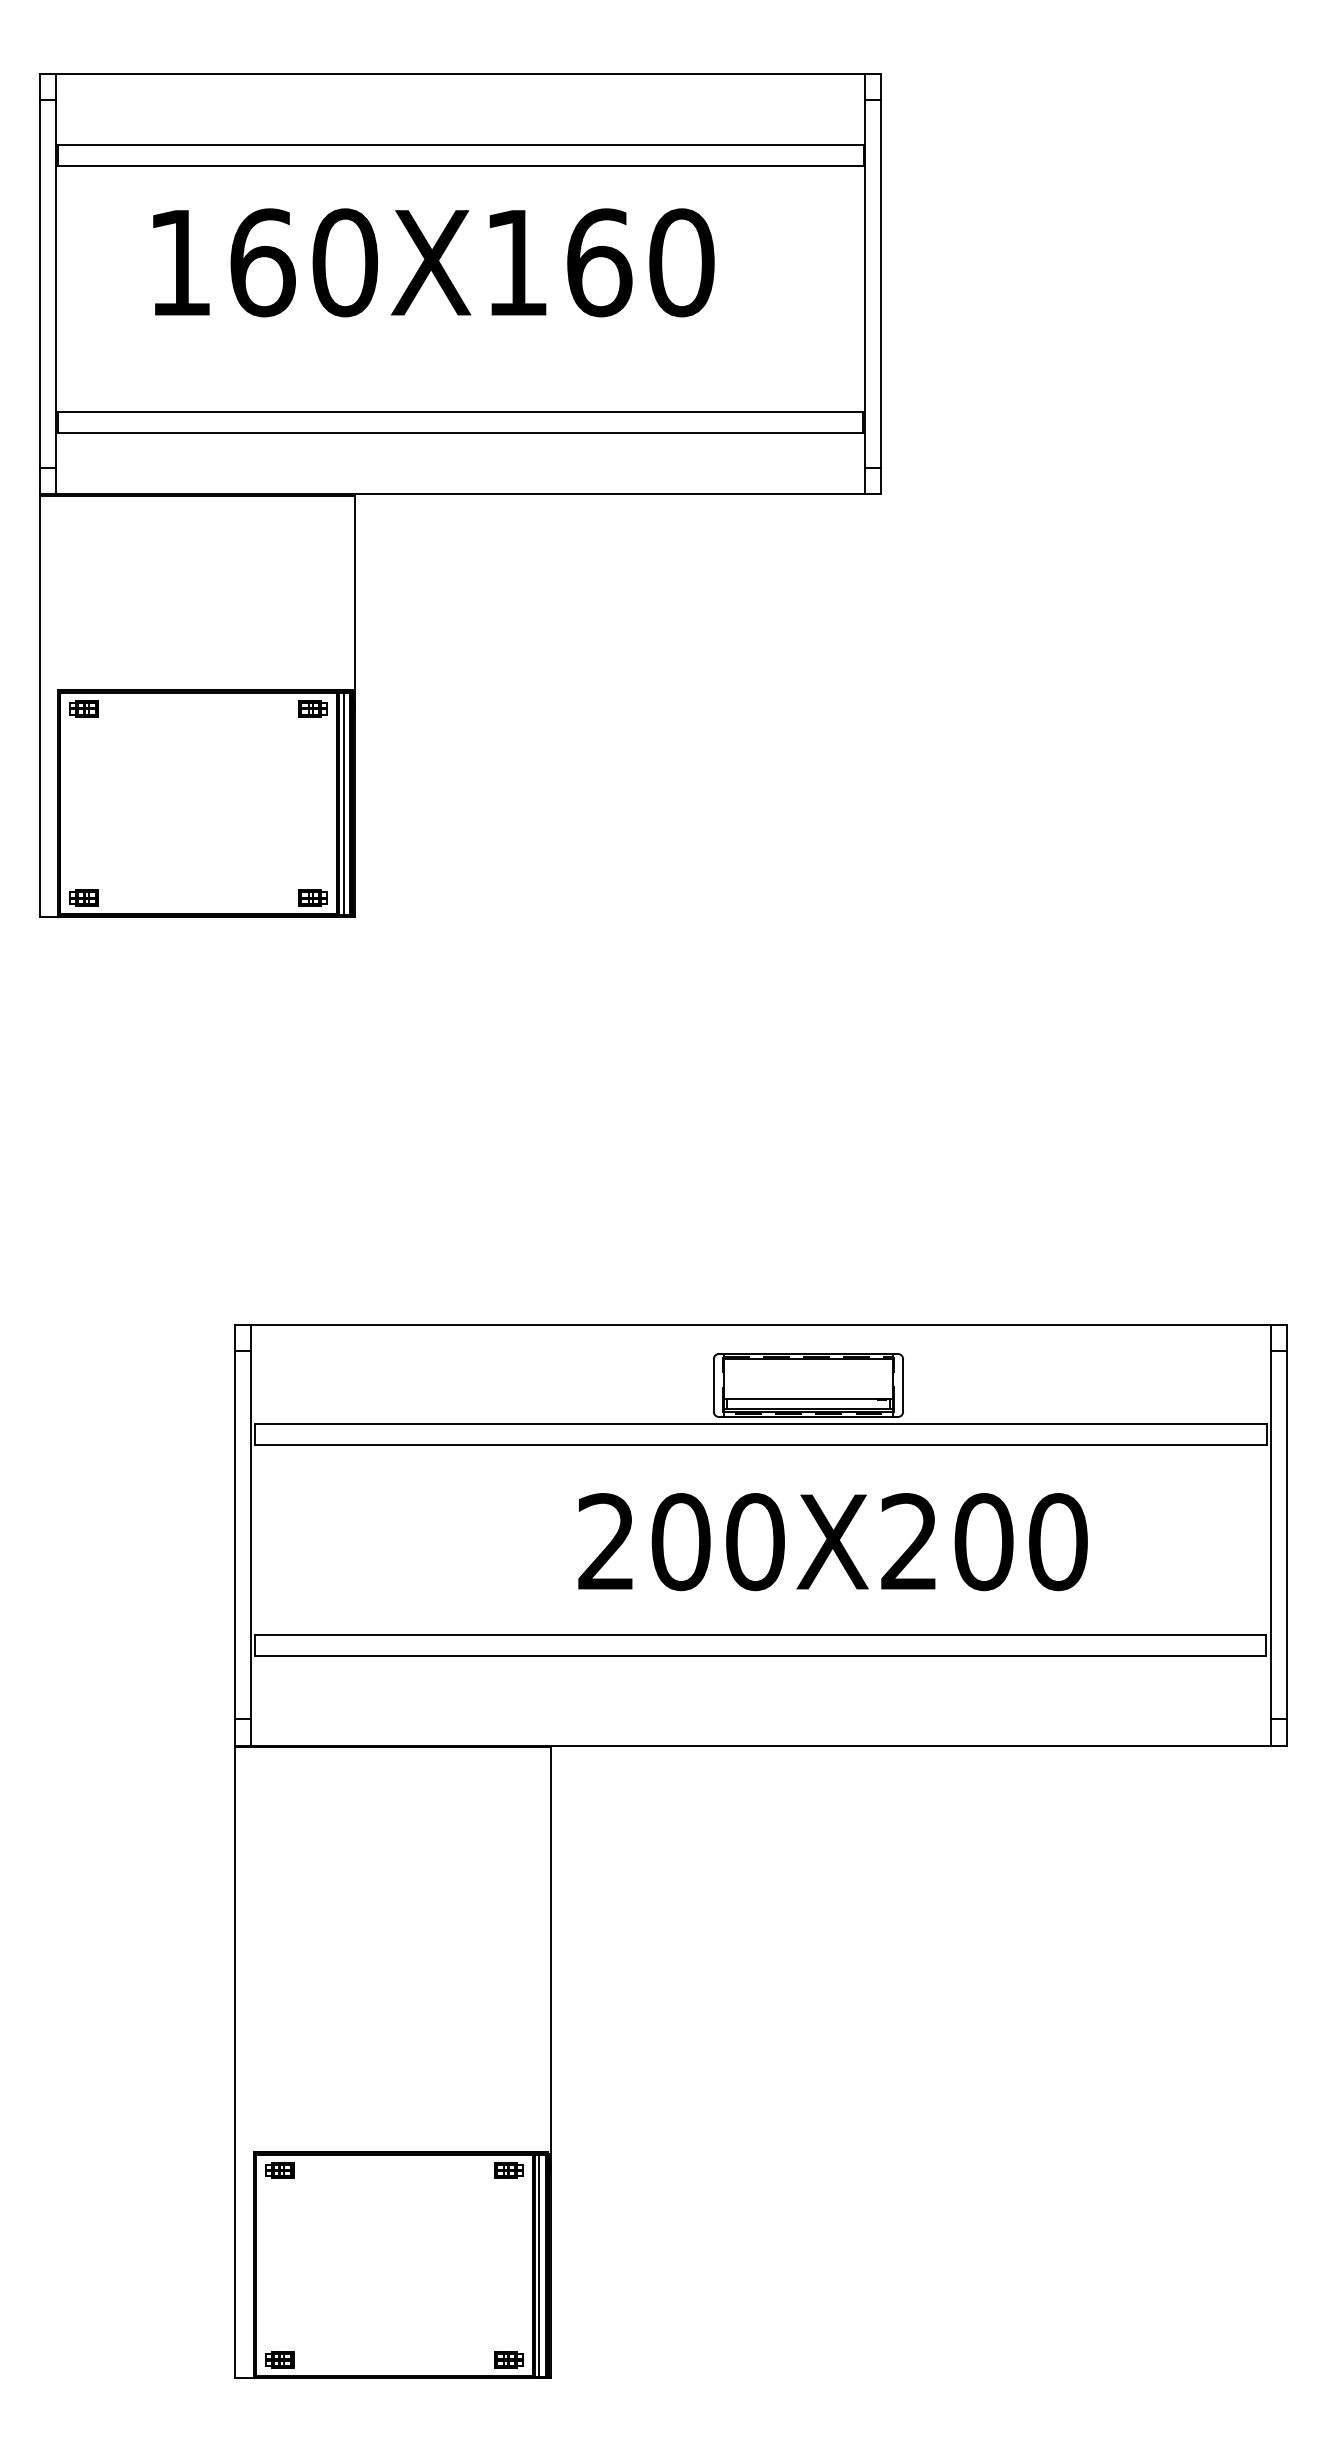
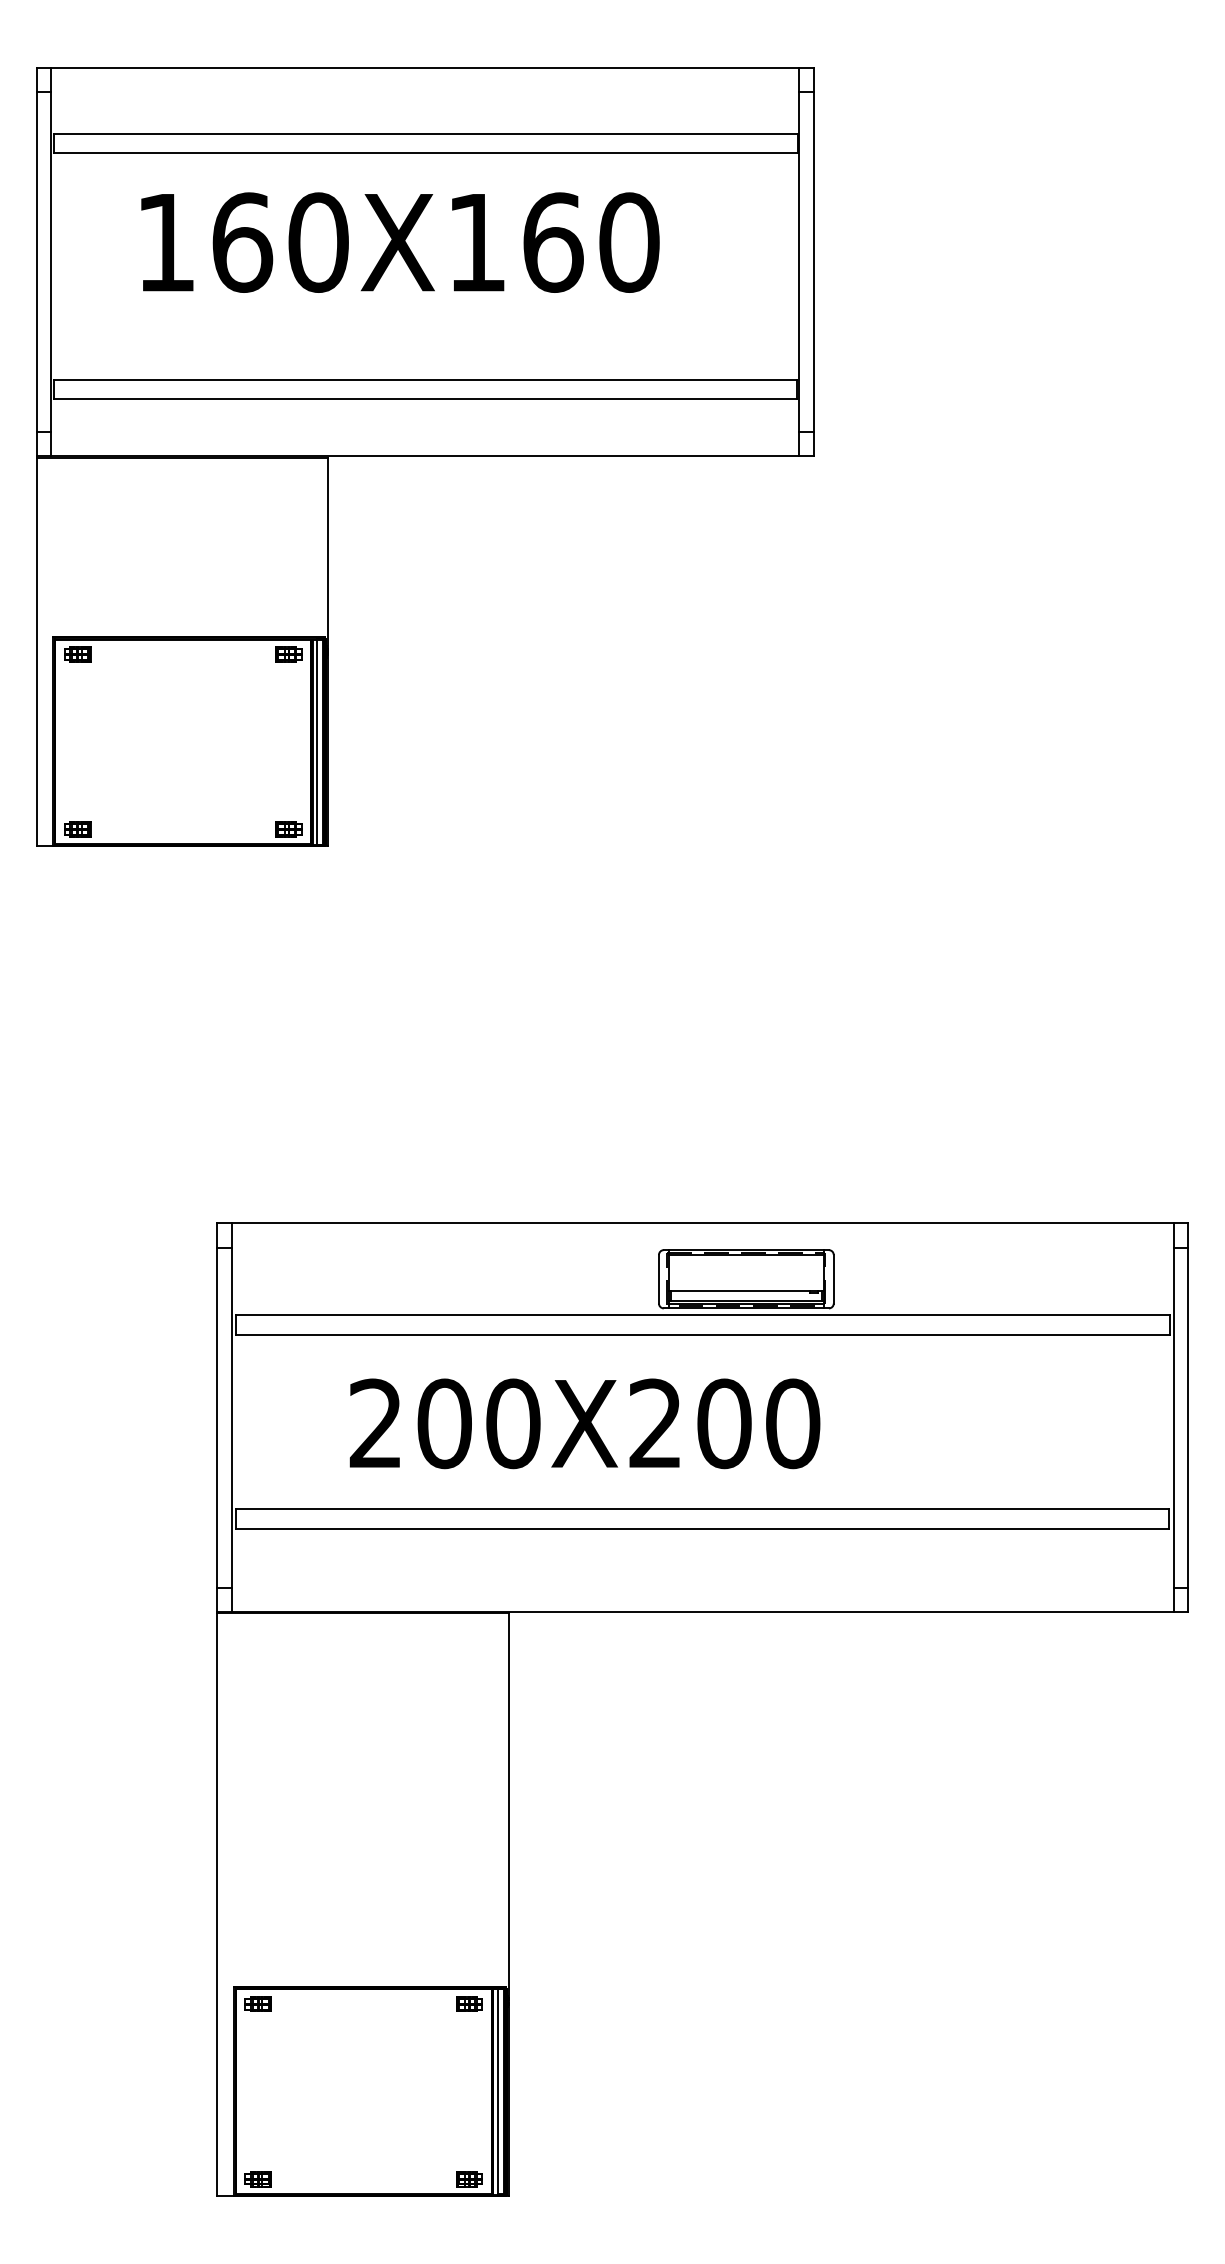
text: (832, 1541) -> (584, 1423), moved

